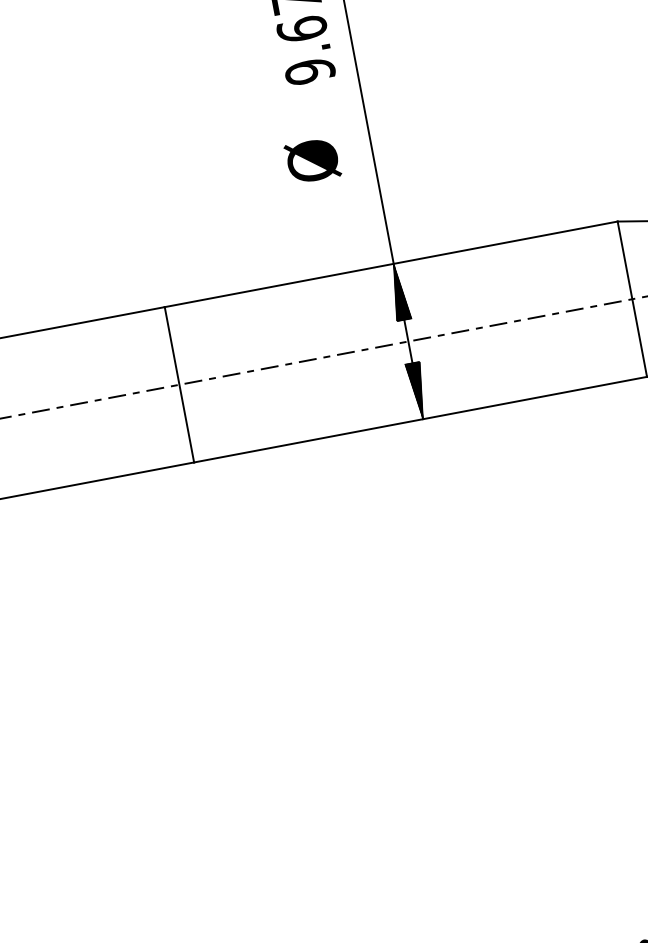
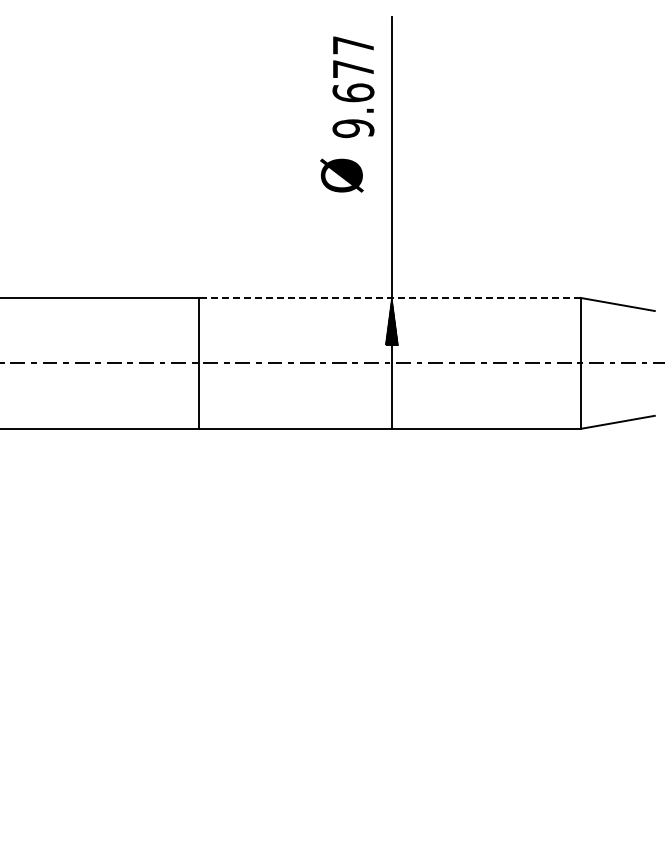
text: (312, 160) -> (341, 175), moved
line: (390, 263) -> (389, 297), solid -> dashed
hatch: (417, 390) -> (391, 404), removed

